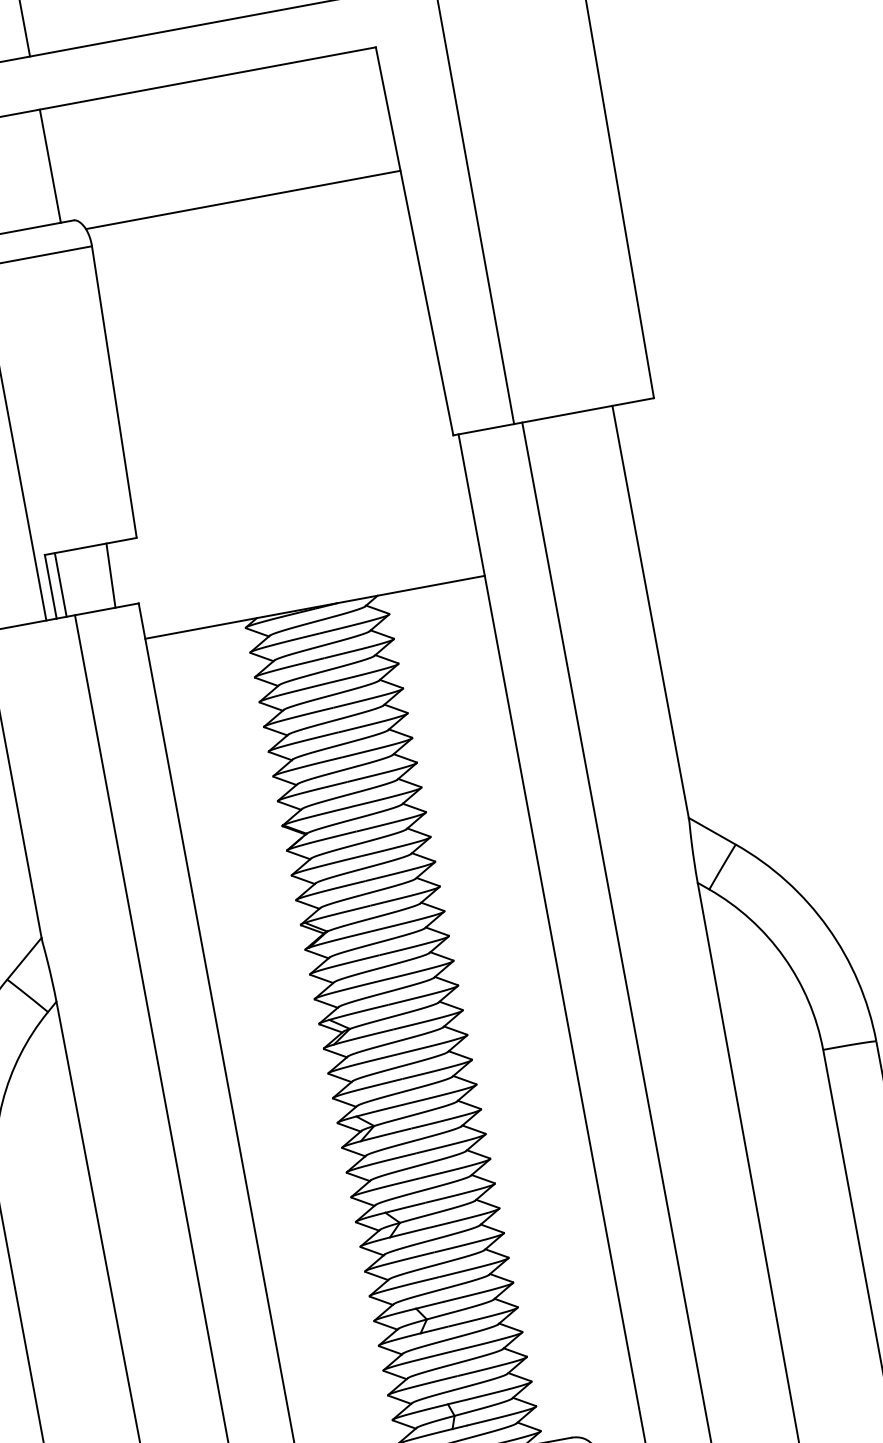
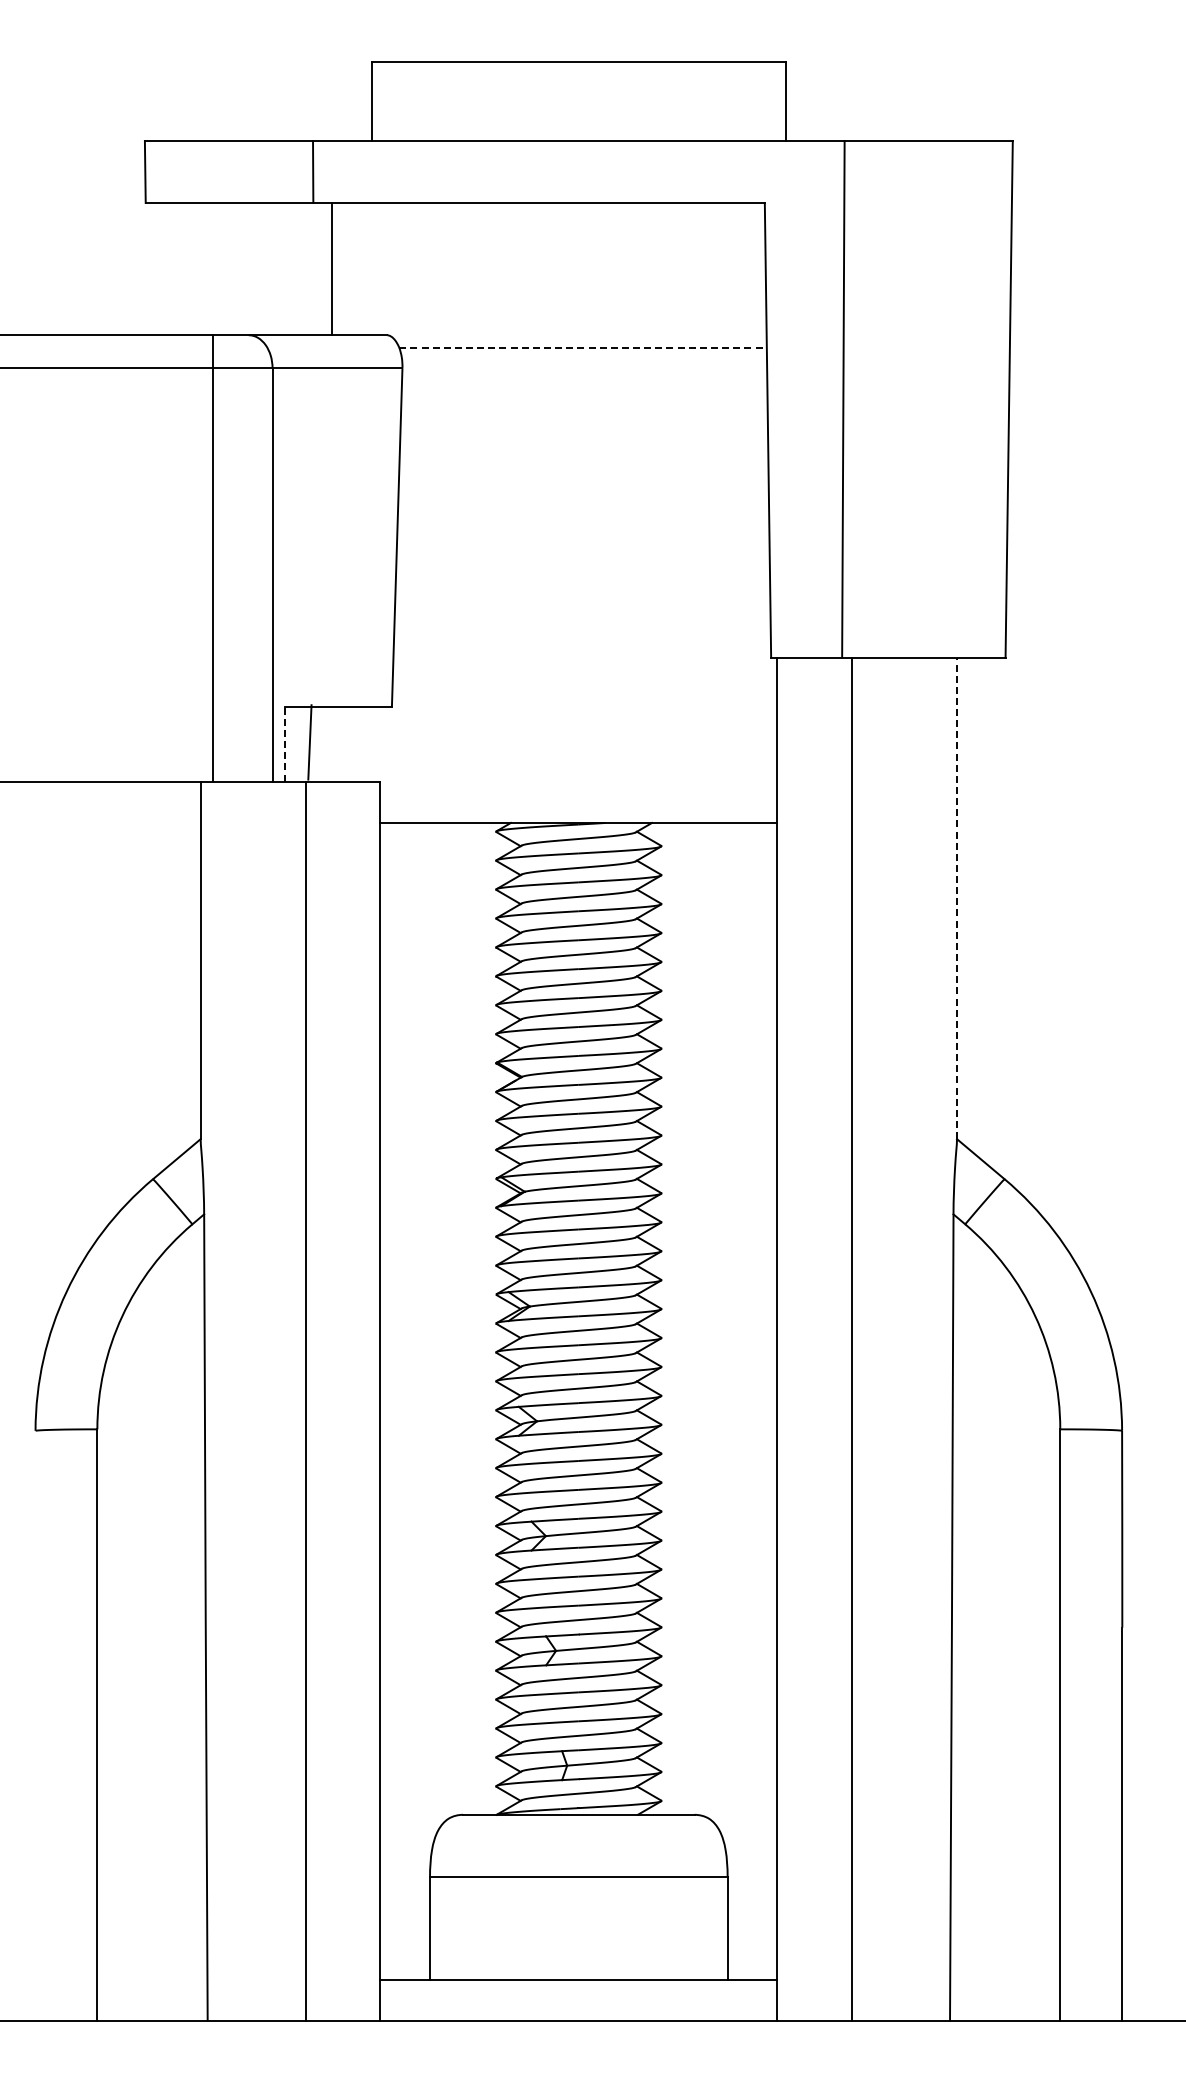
line: (50, 166) -> (332, 269), moved
line: (243, 199) -> (583, 347), solid -> dashed
line: (110, 575) -> (309, 742), moved
line: (60, 584) -> (296, 744), removed
line: (50, 586) -> (284, 743), solid -> dashed
line: (651, 611) -> (957, 898), solid -> dashed

